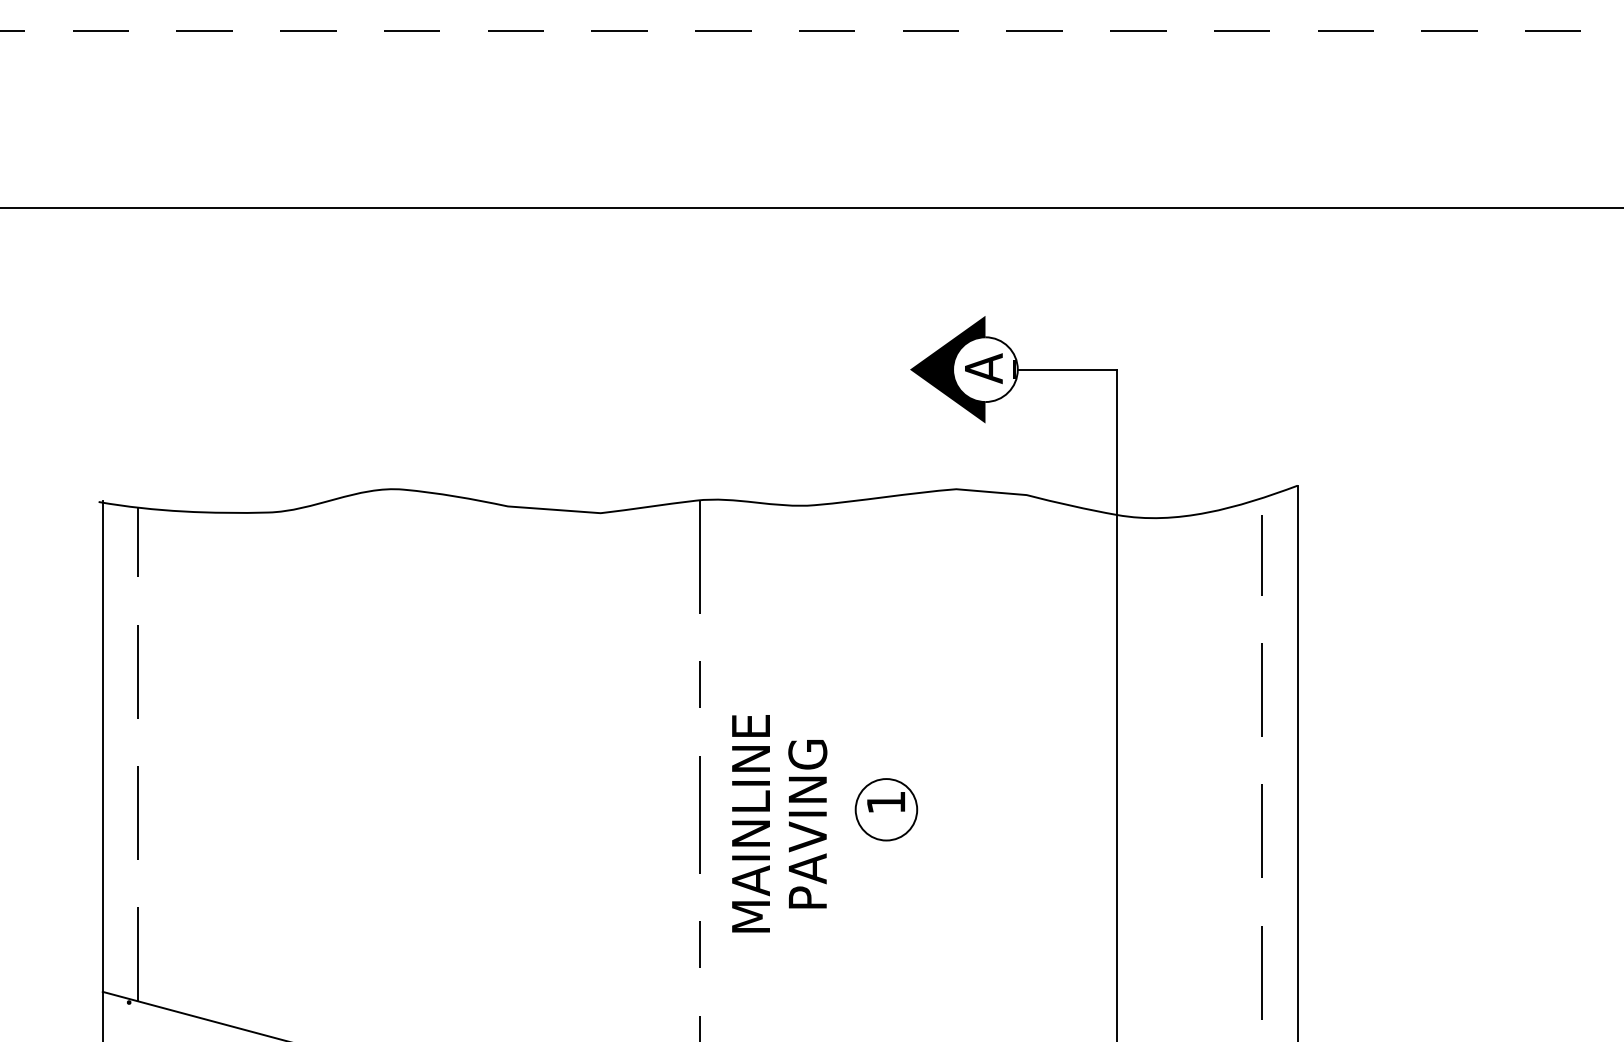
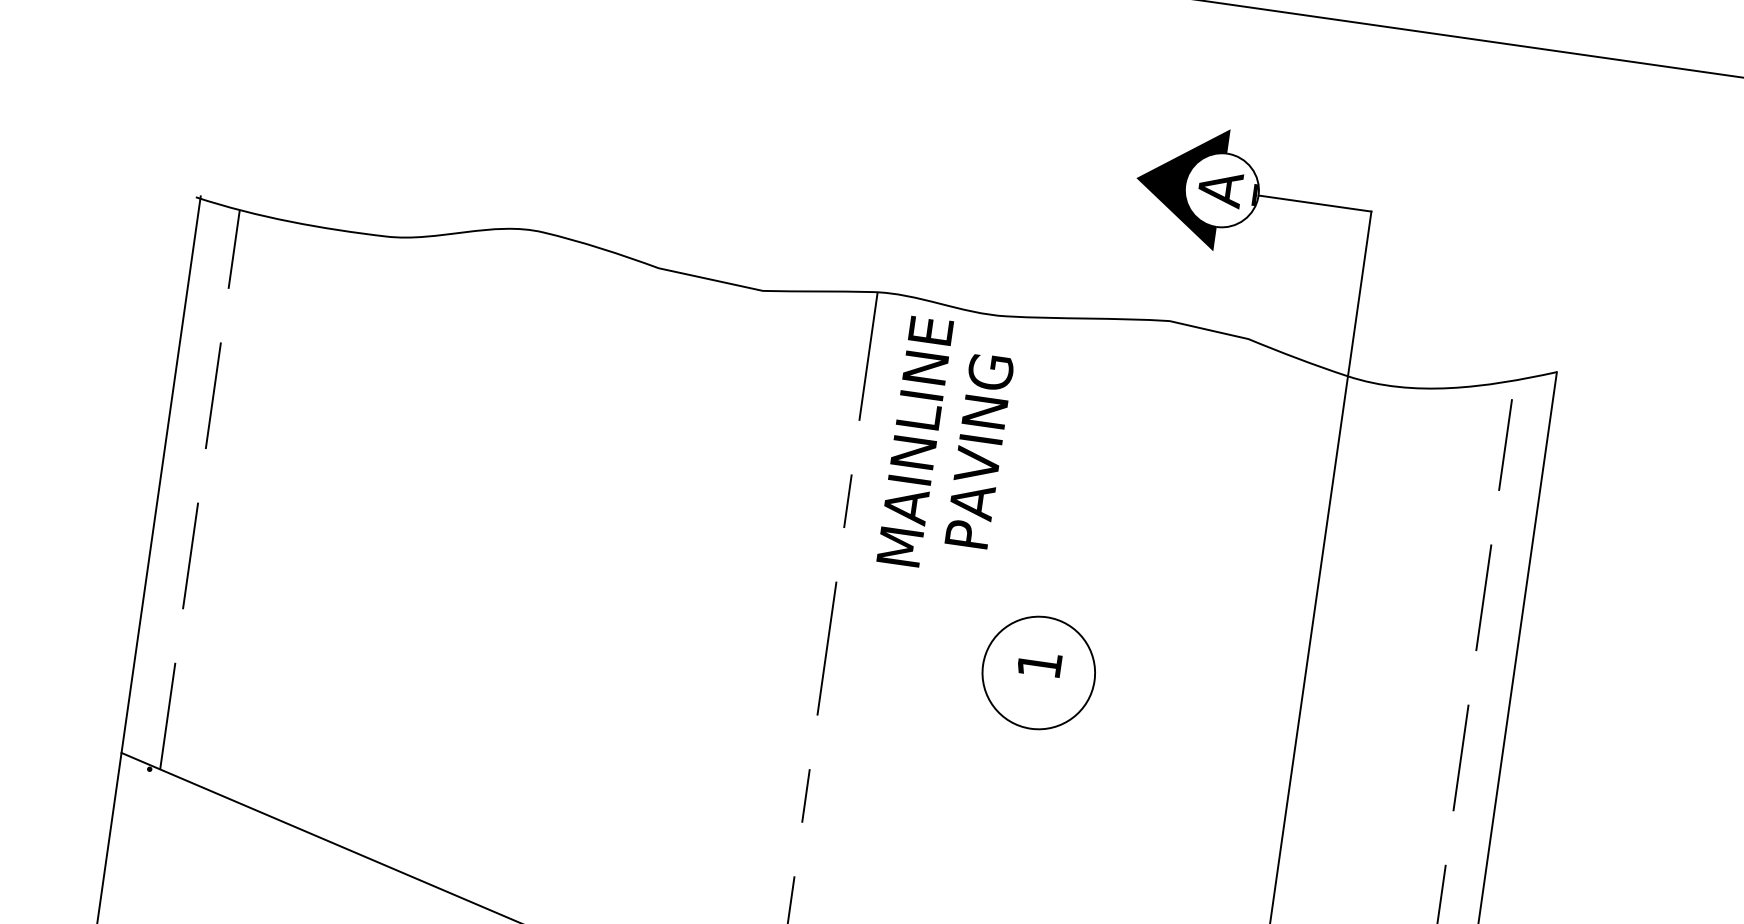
circle: (886, 809) -> (1038, 672), size x1.6
text: (779, 823) -> (947, 445), moved

